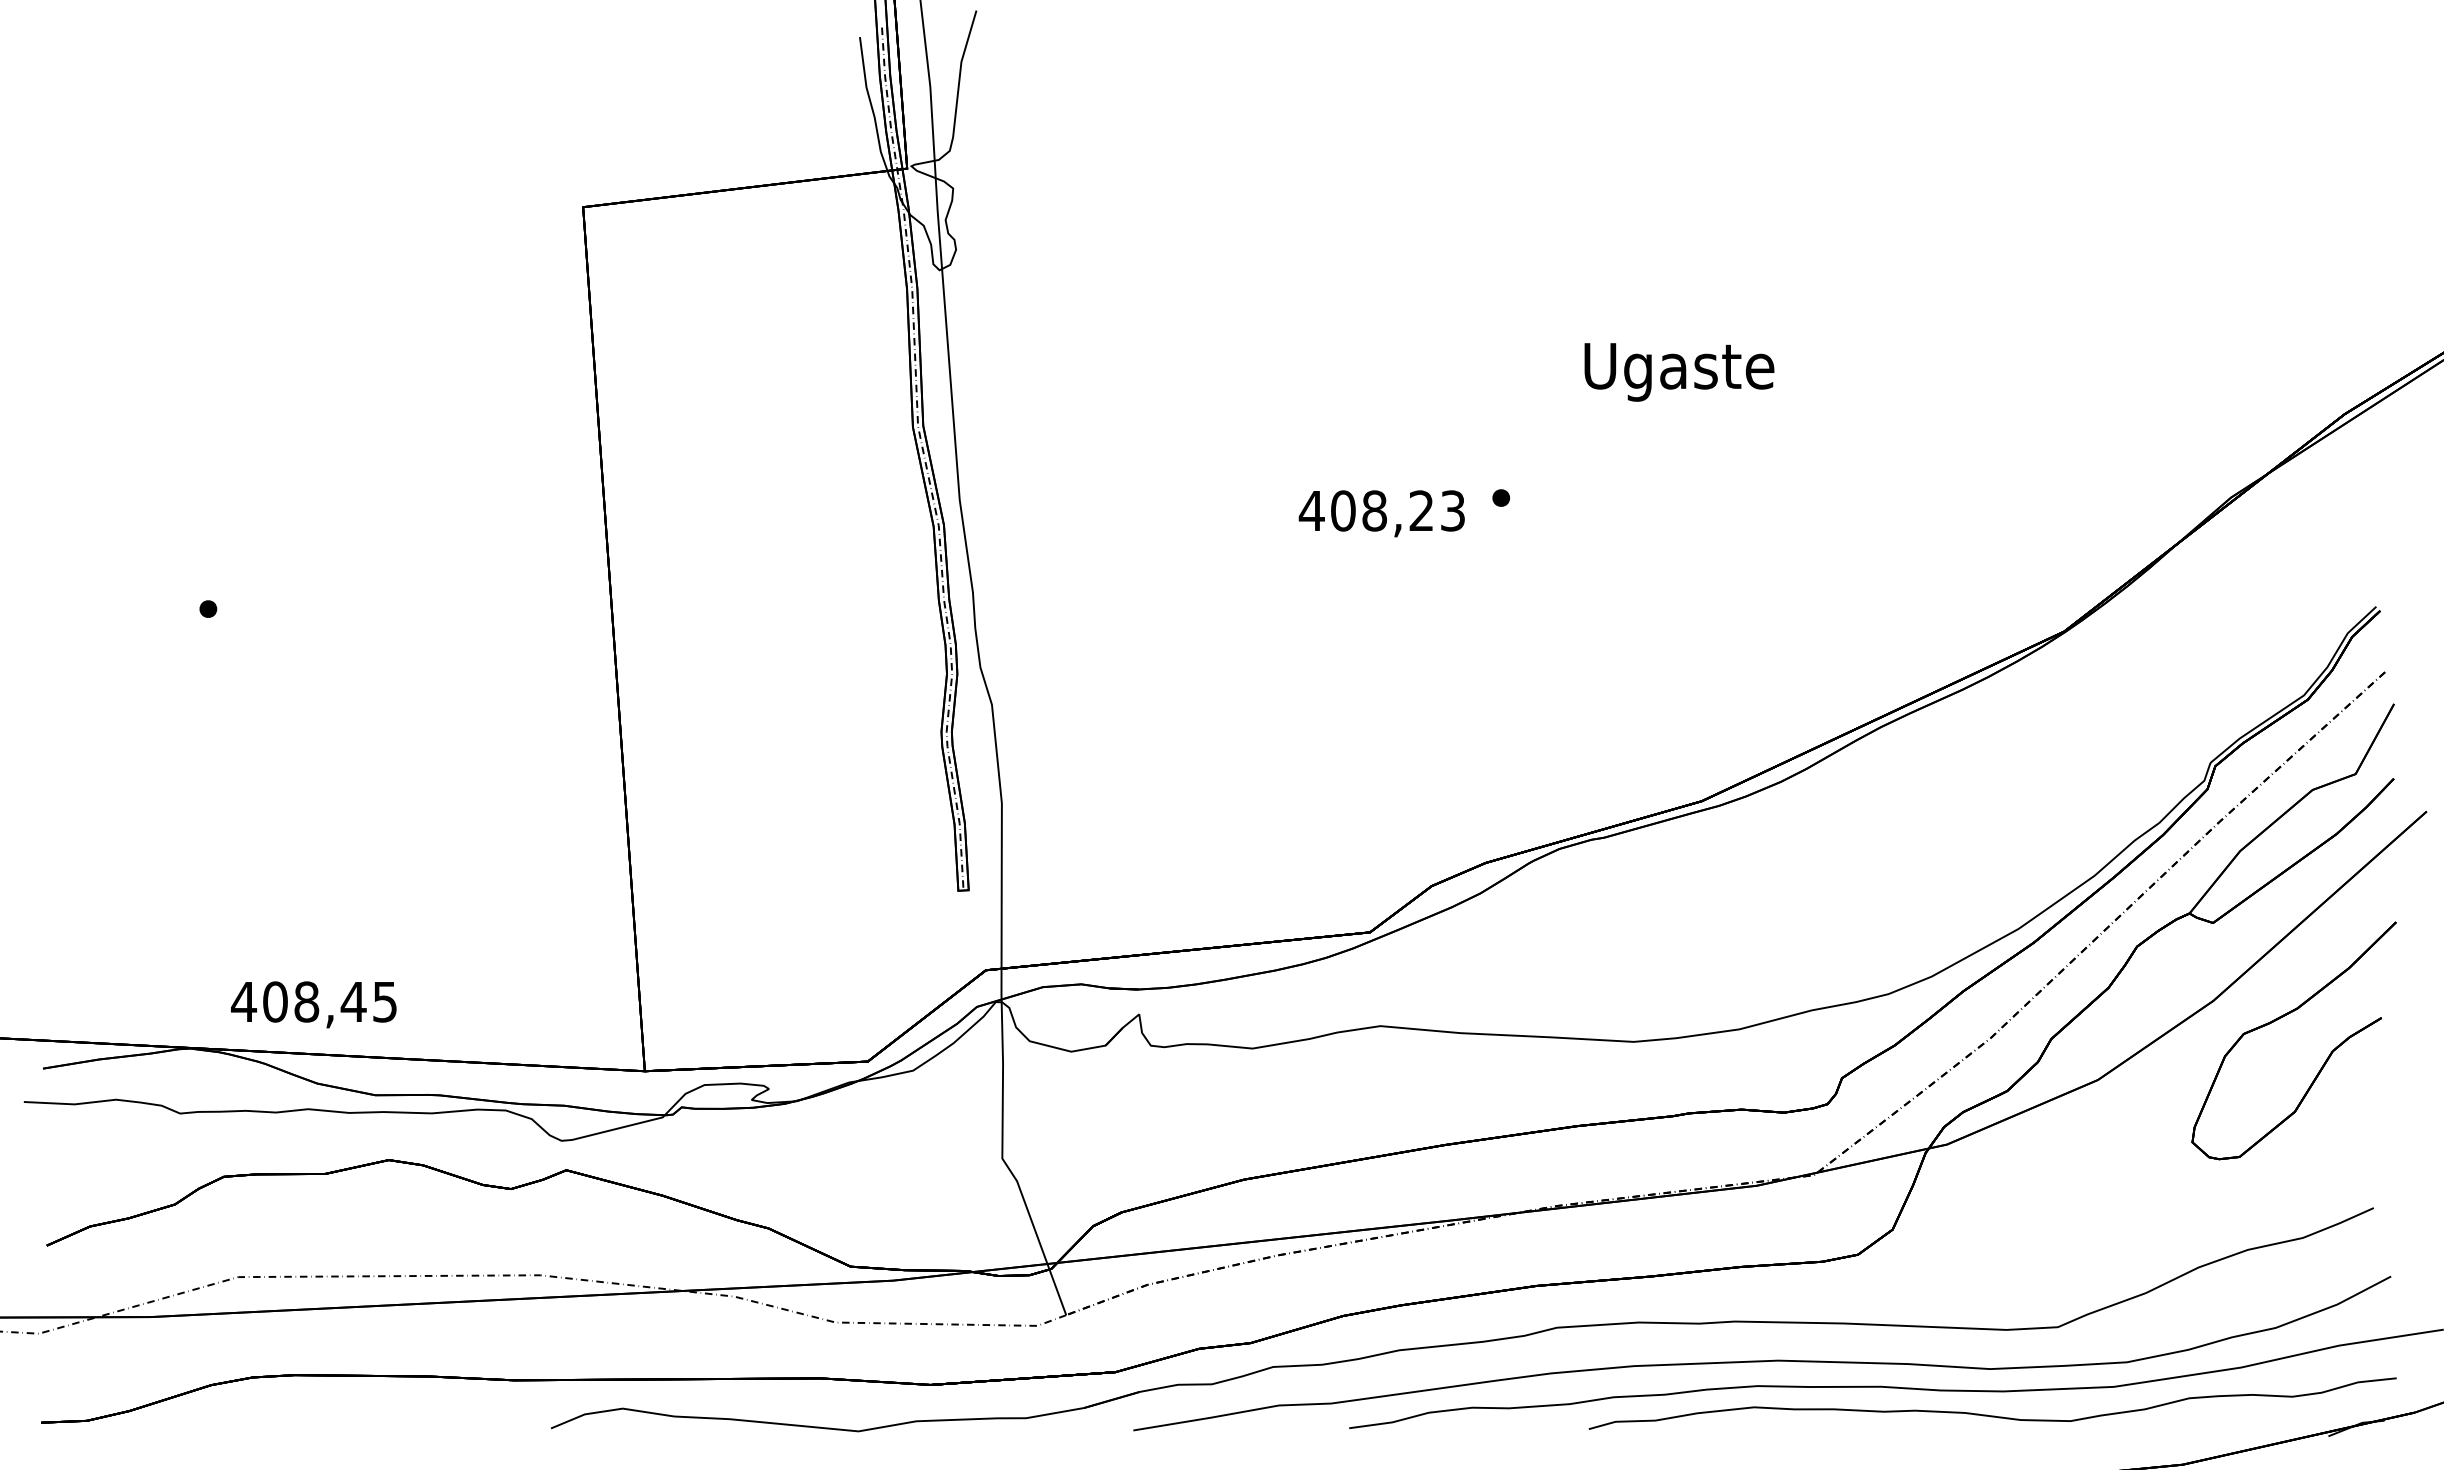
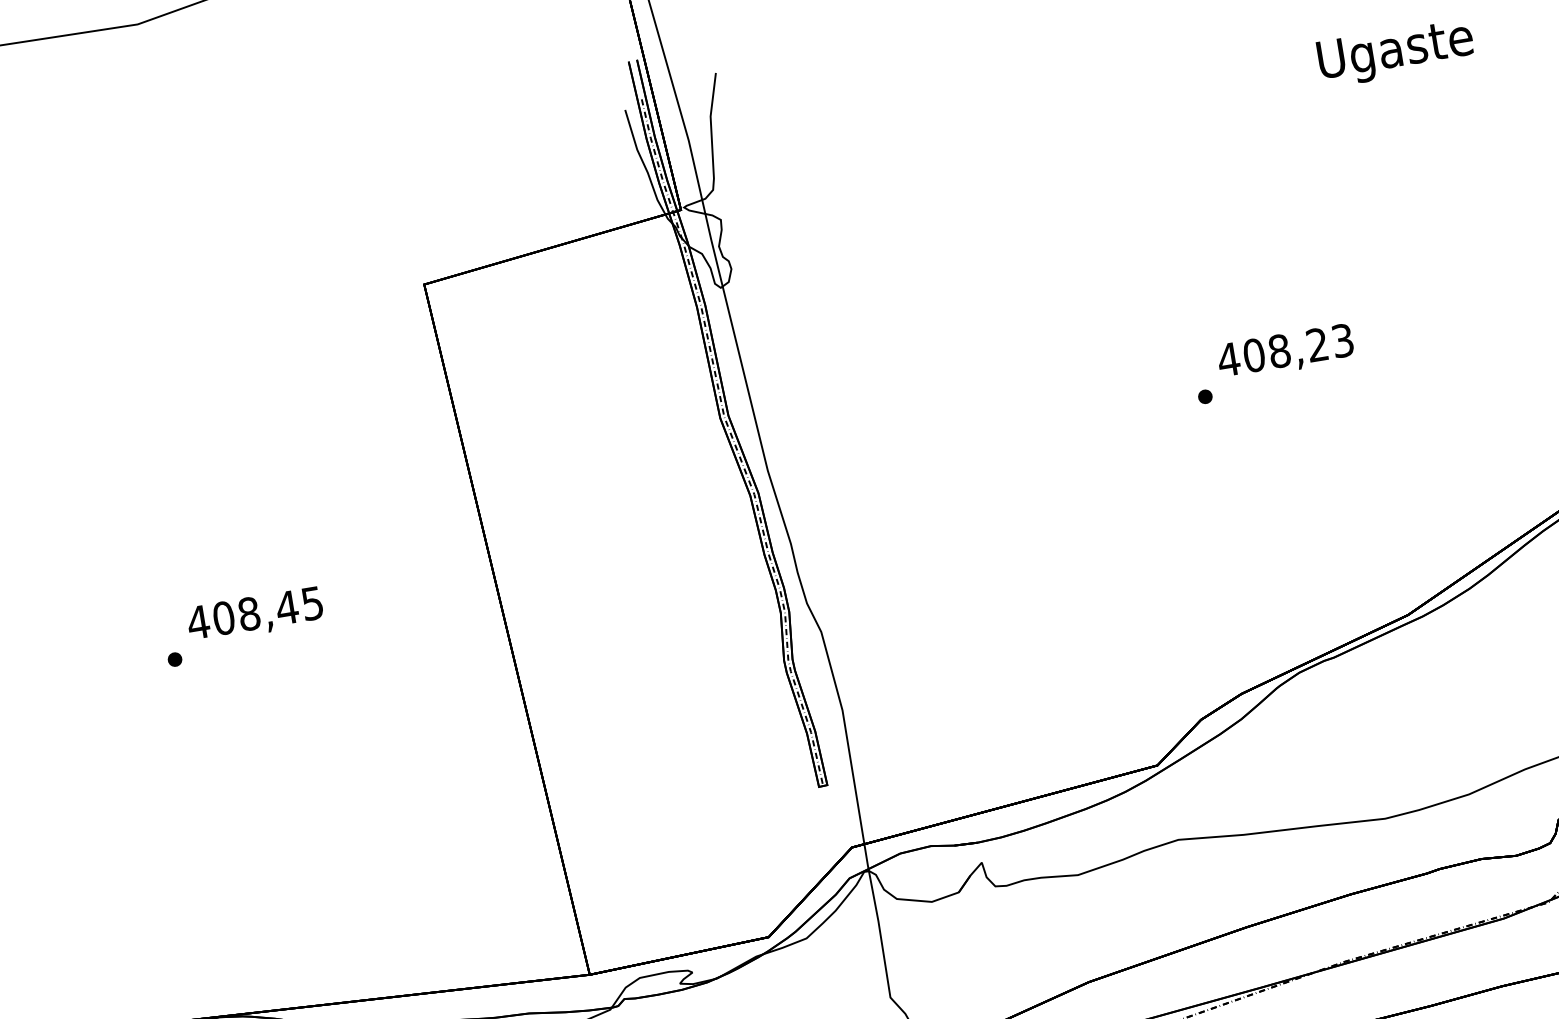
text: (1679, 372) -> (1396, 53), moved
text: (1381, 513) -> (1285, 352), moved
text: (313, 1004) -> (255, 615), moved

